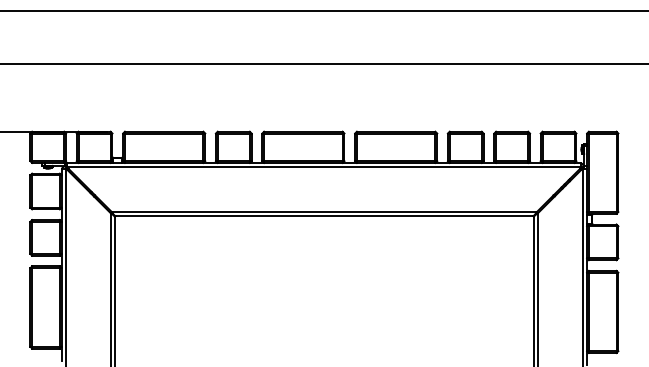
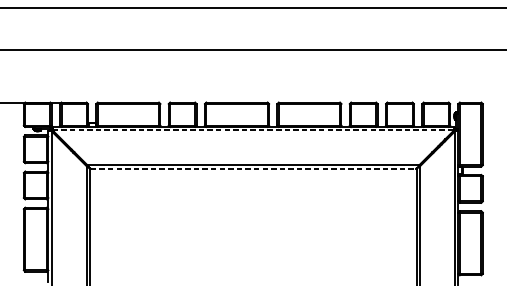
line: (324, 167) -> (253, 130), solid -> dashed
line: (324, 216) -> (253, 168), solid -> dashed

